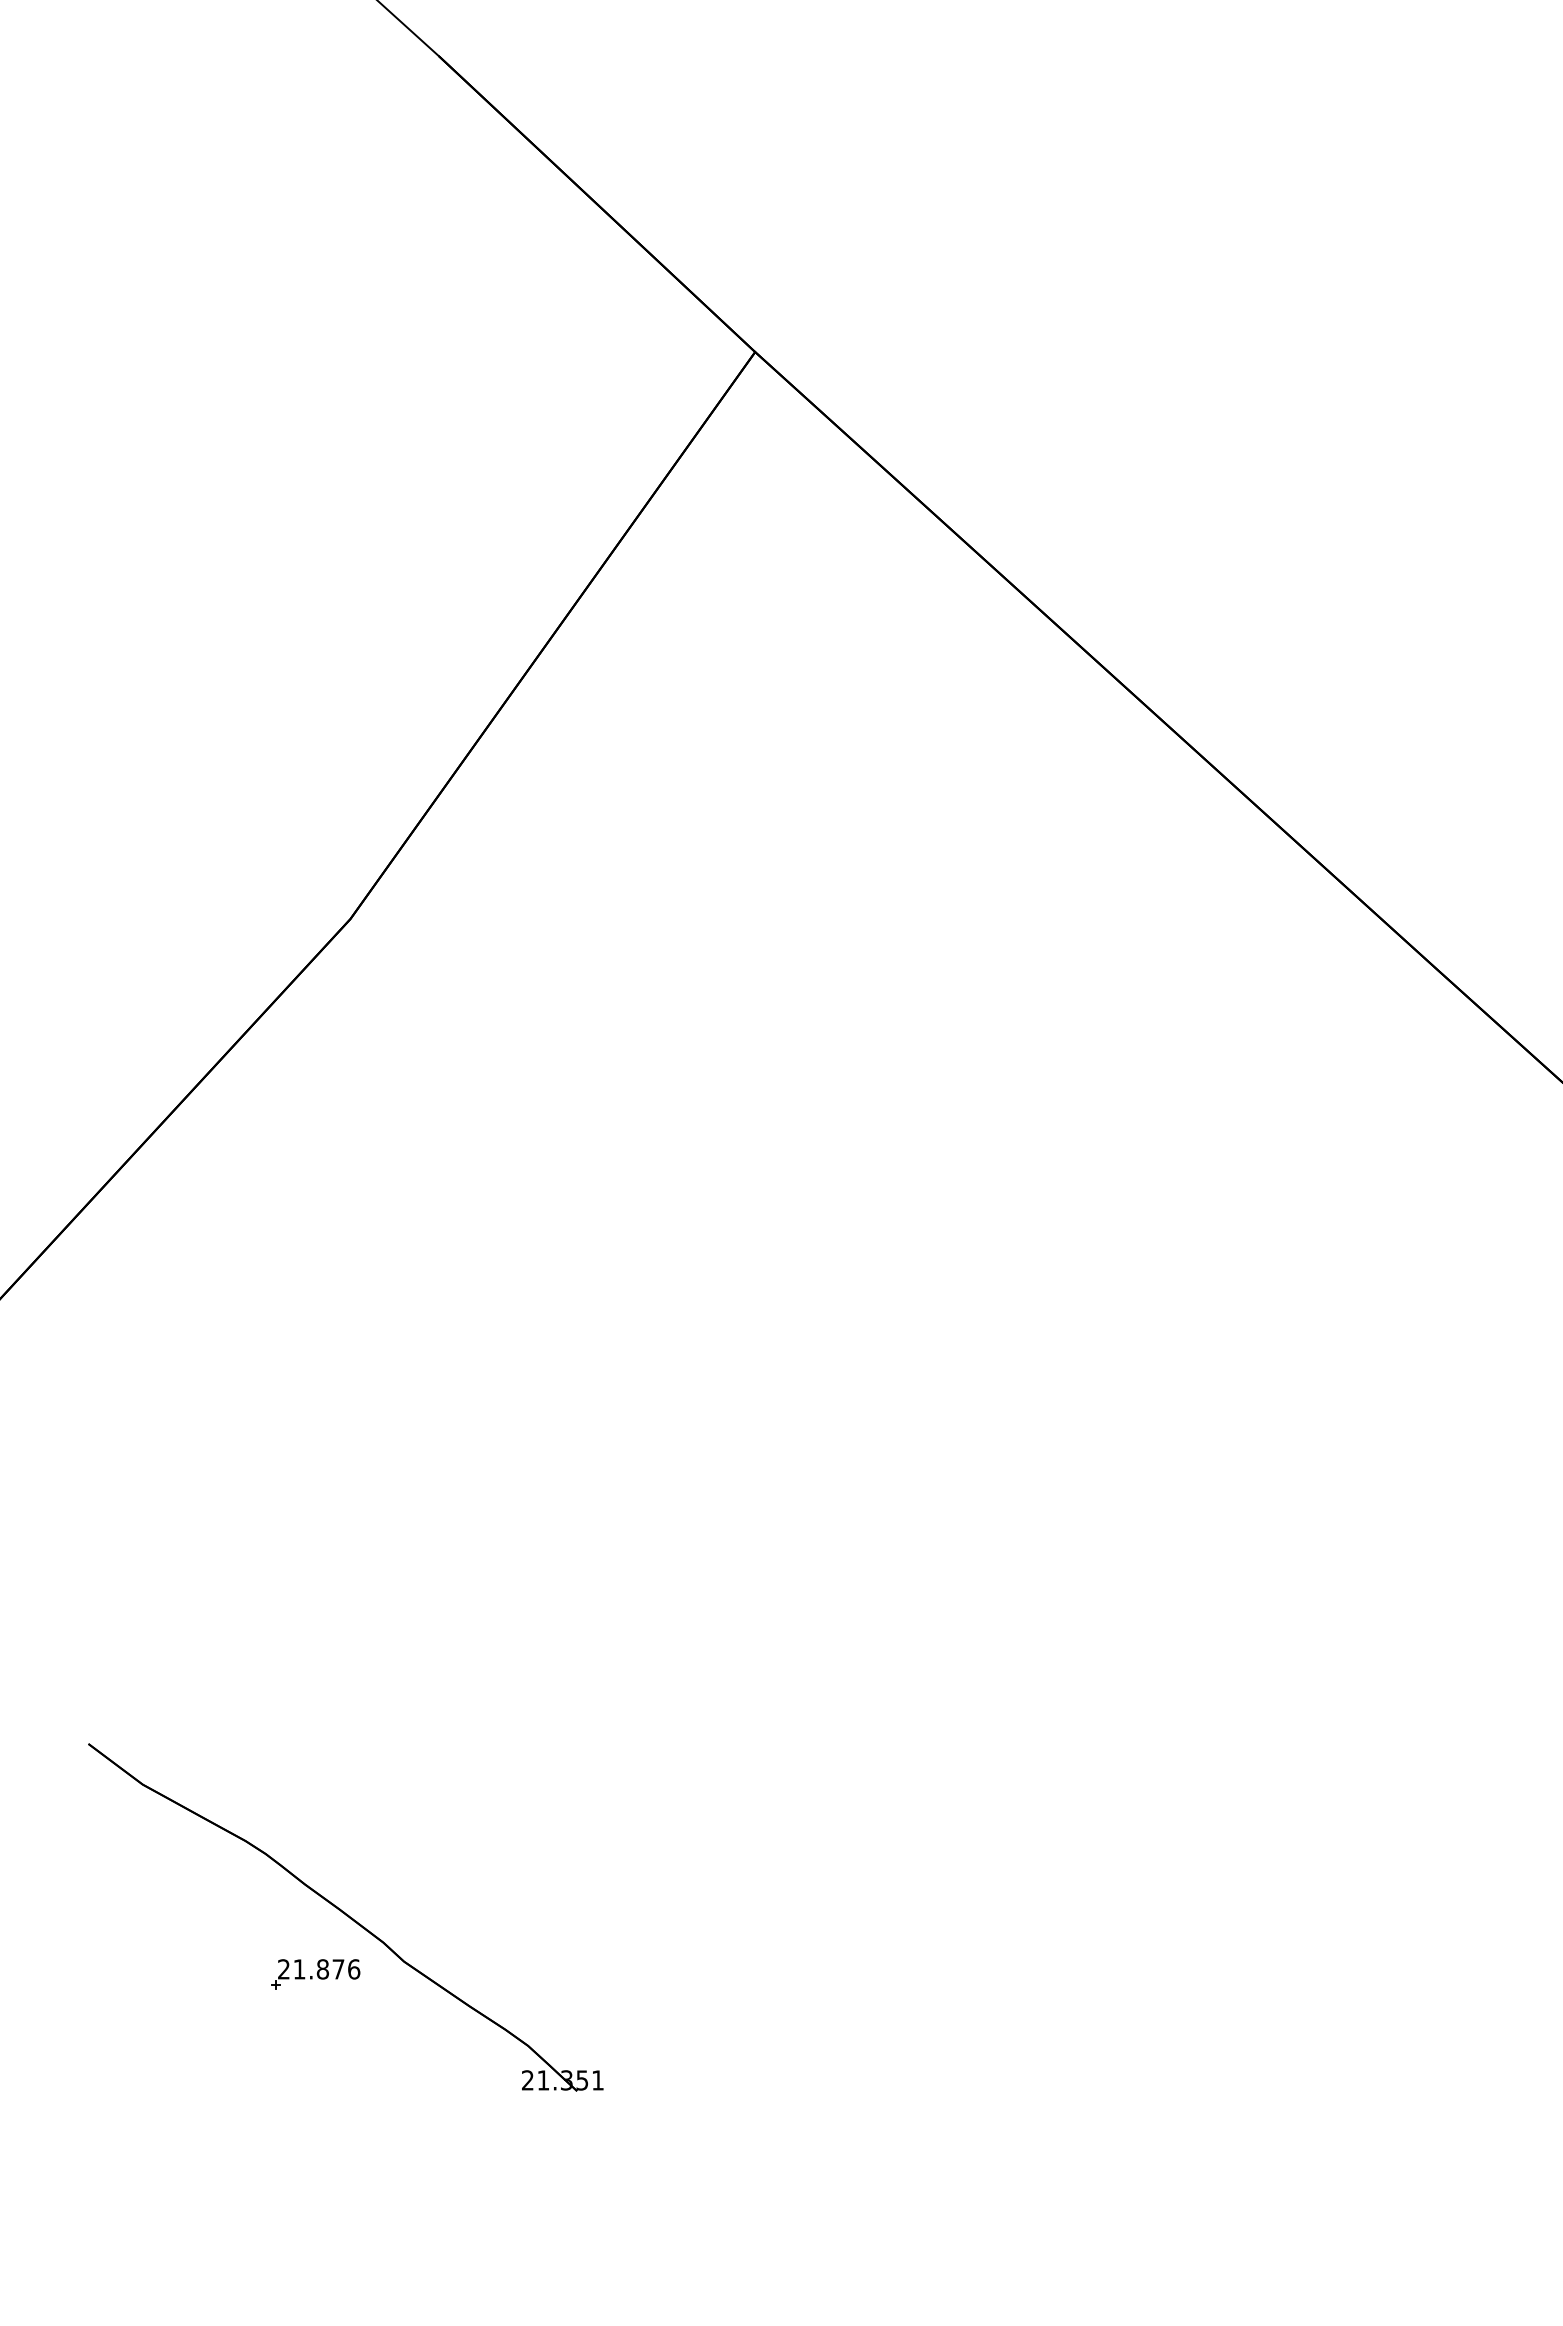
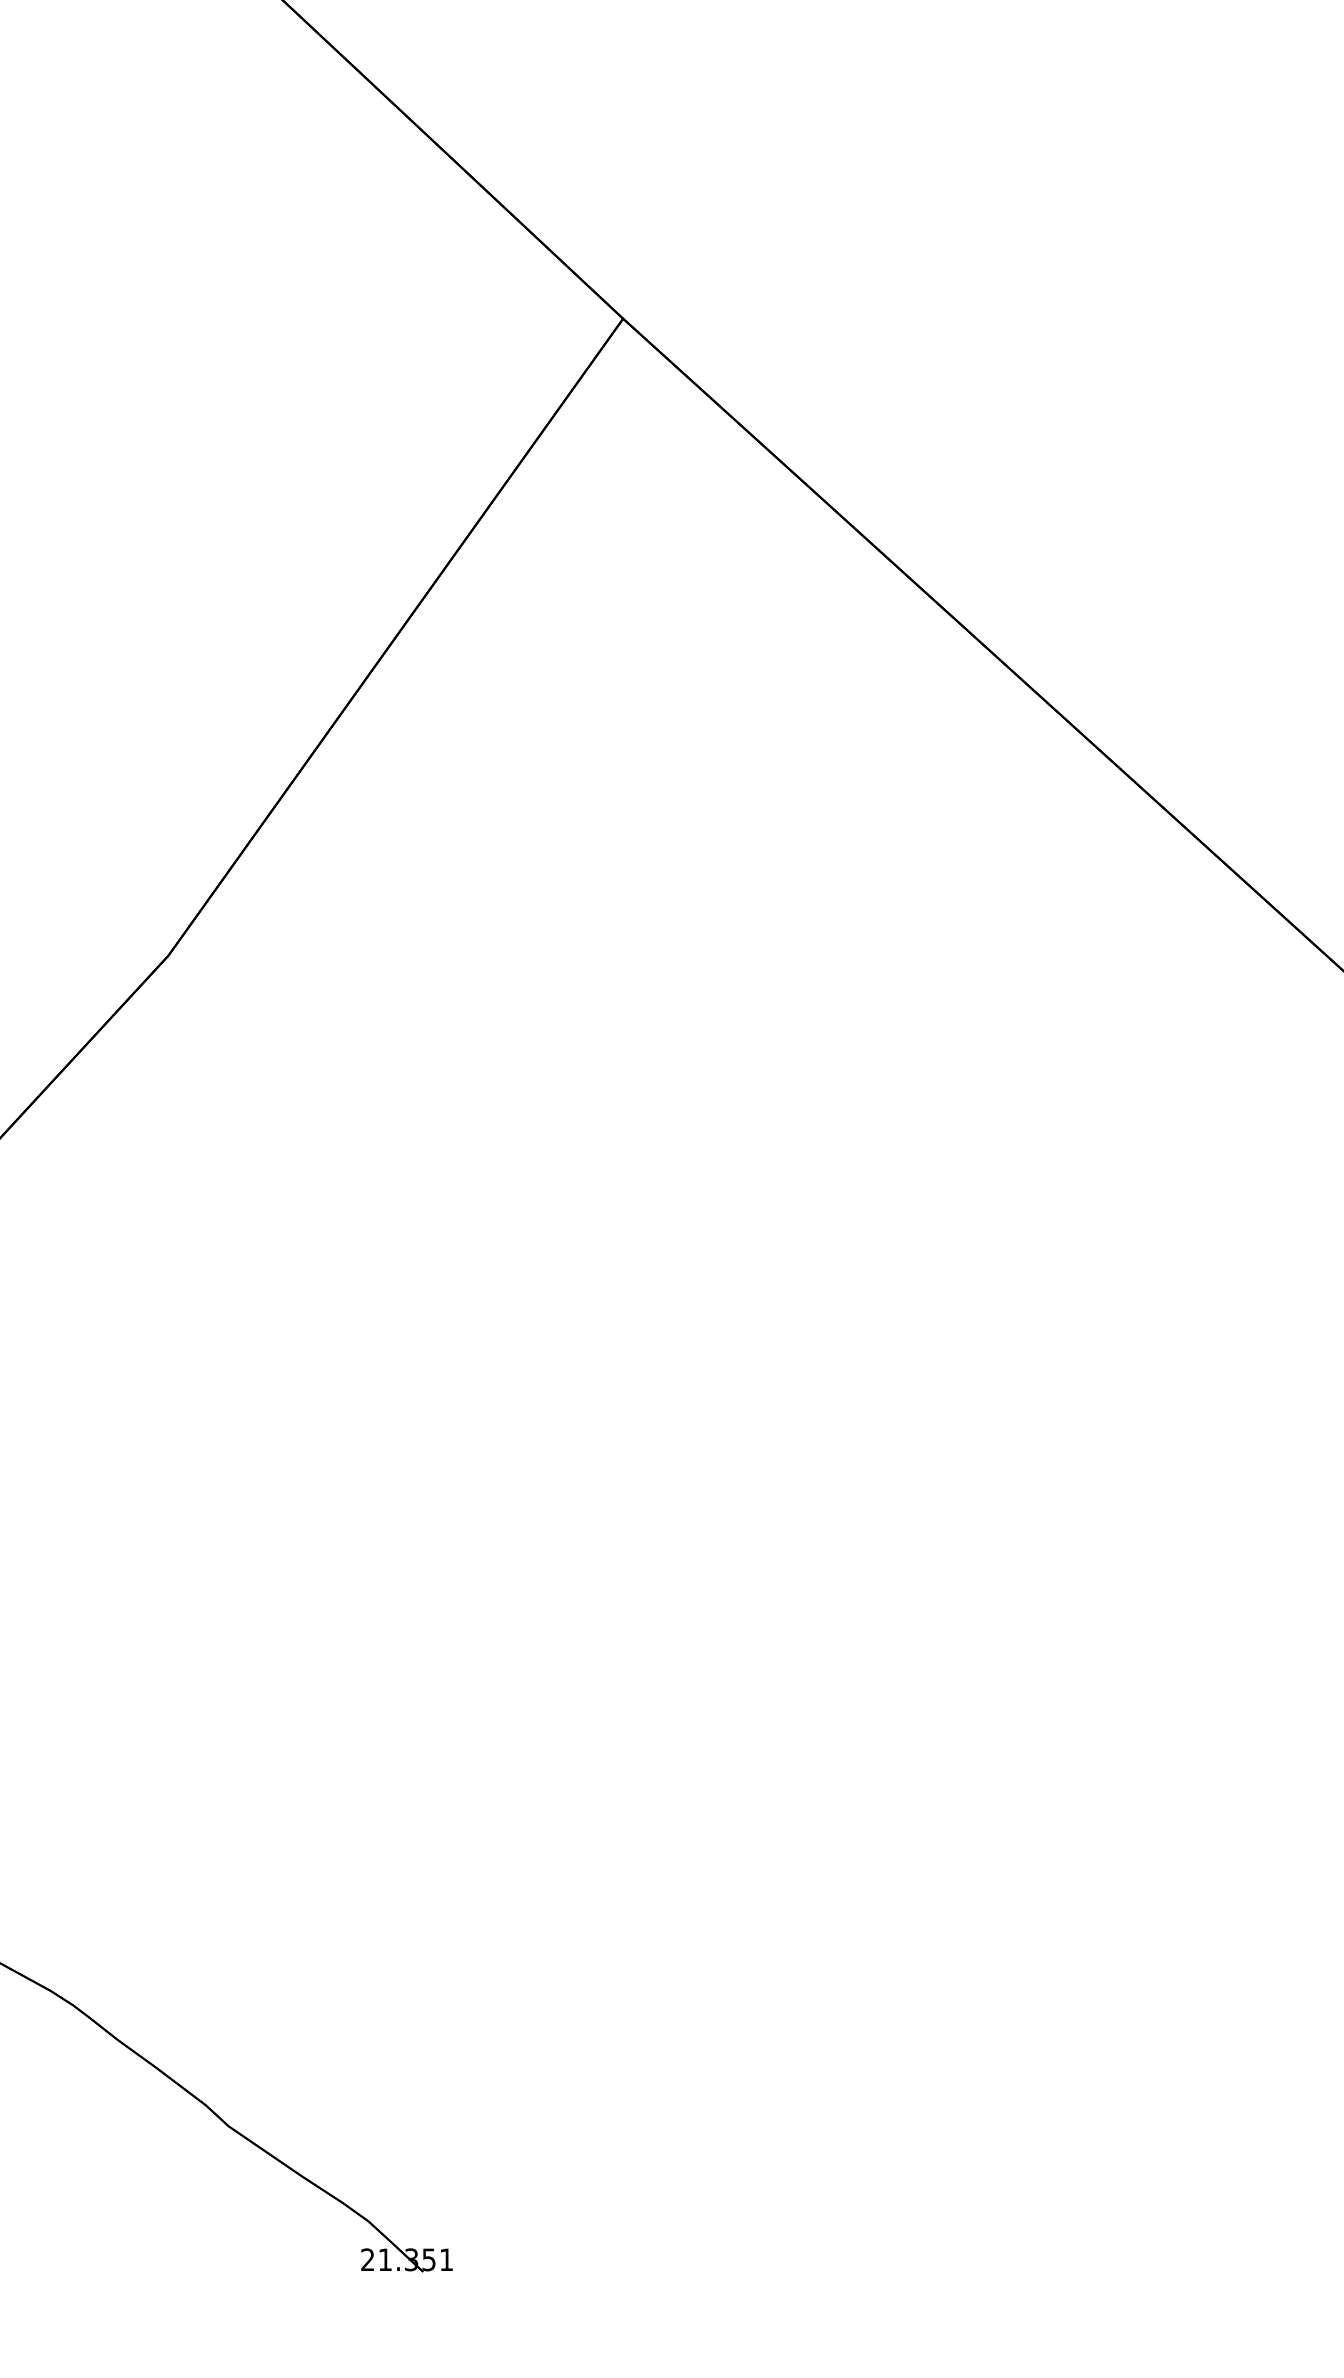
part: (315, 1974) -> (129, 2140), removed

